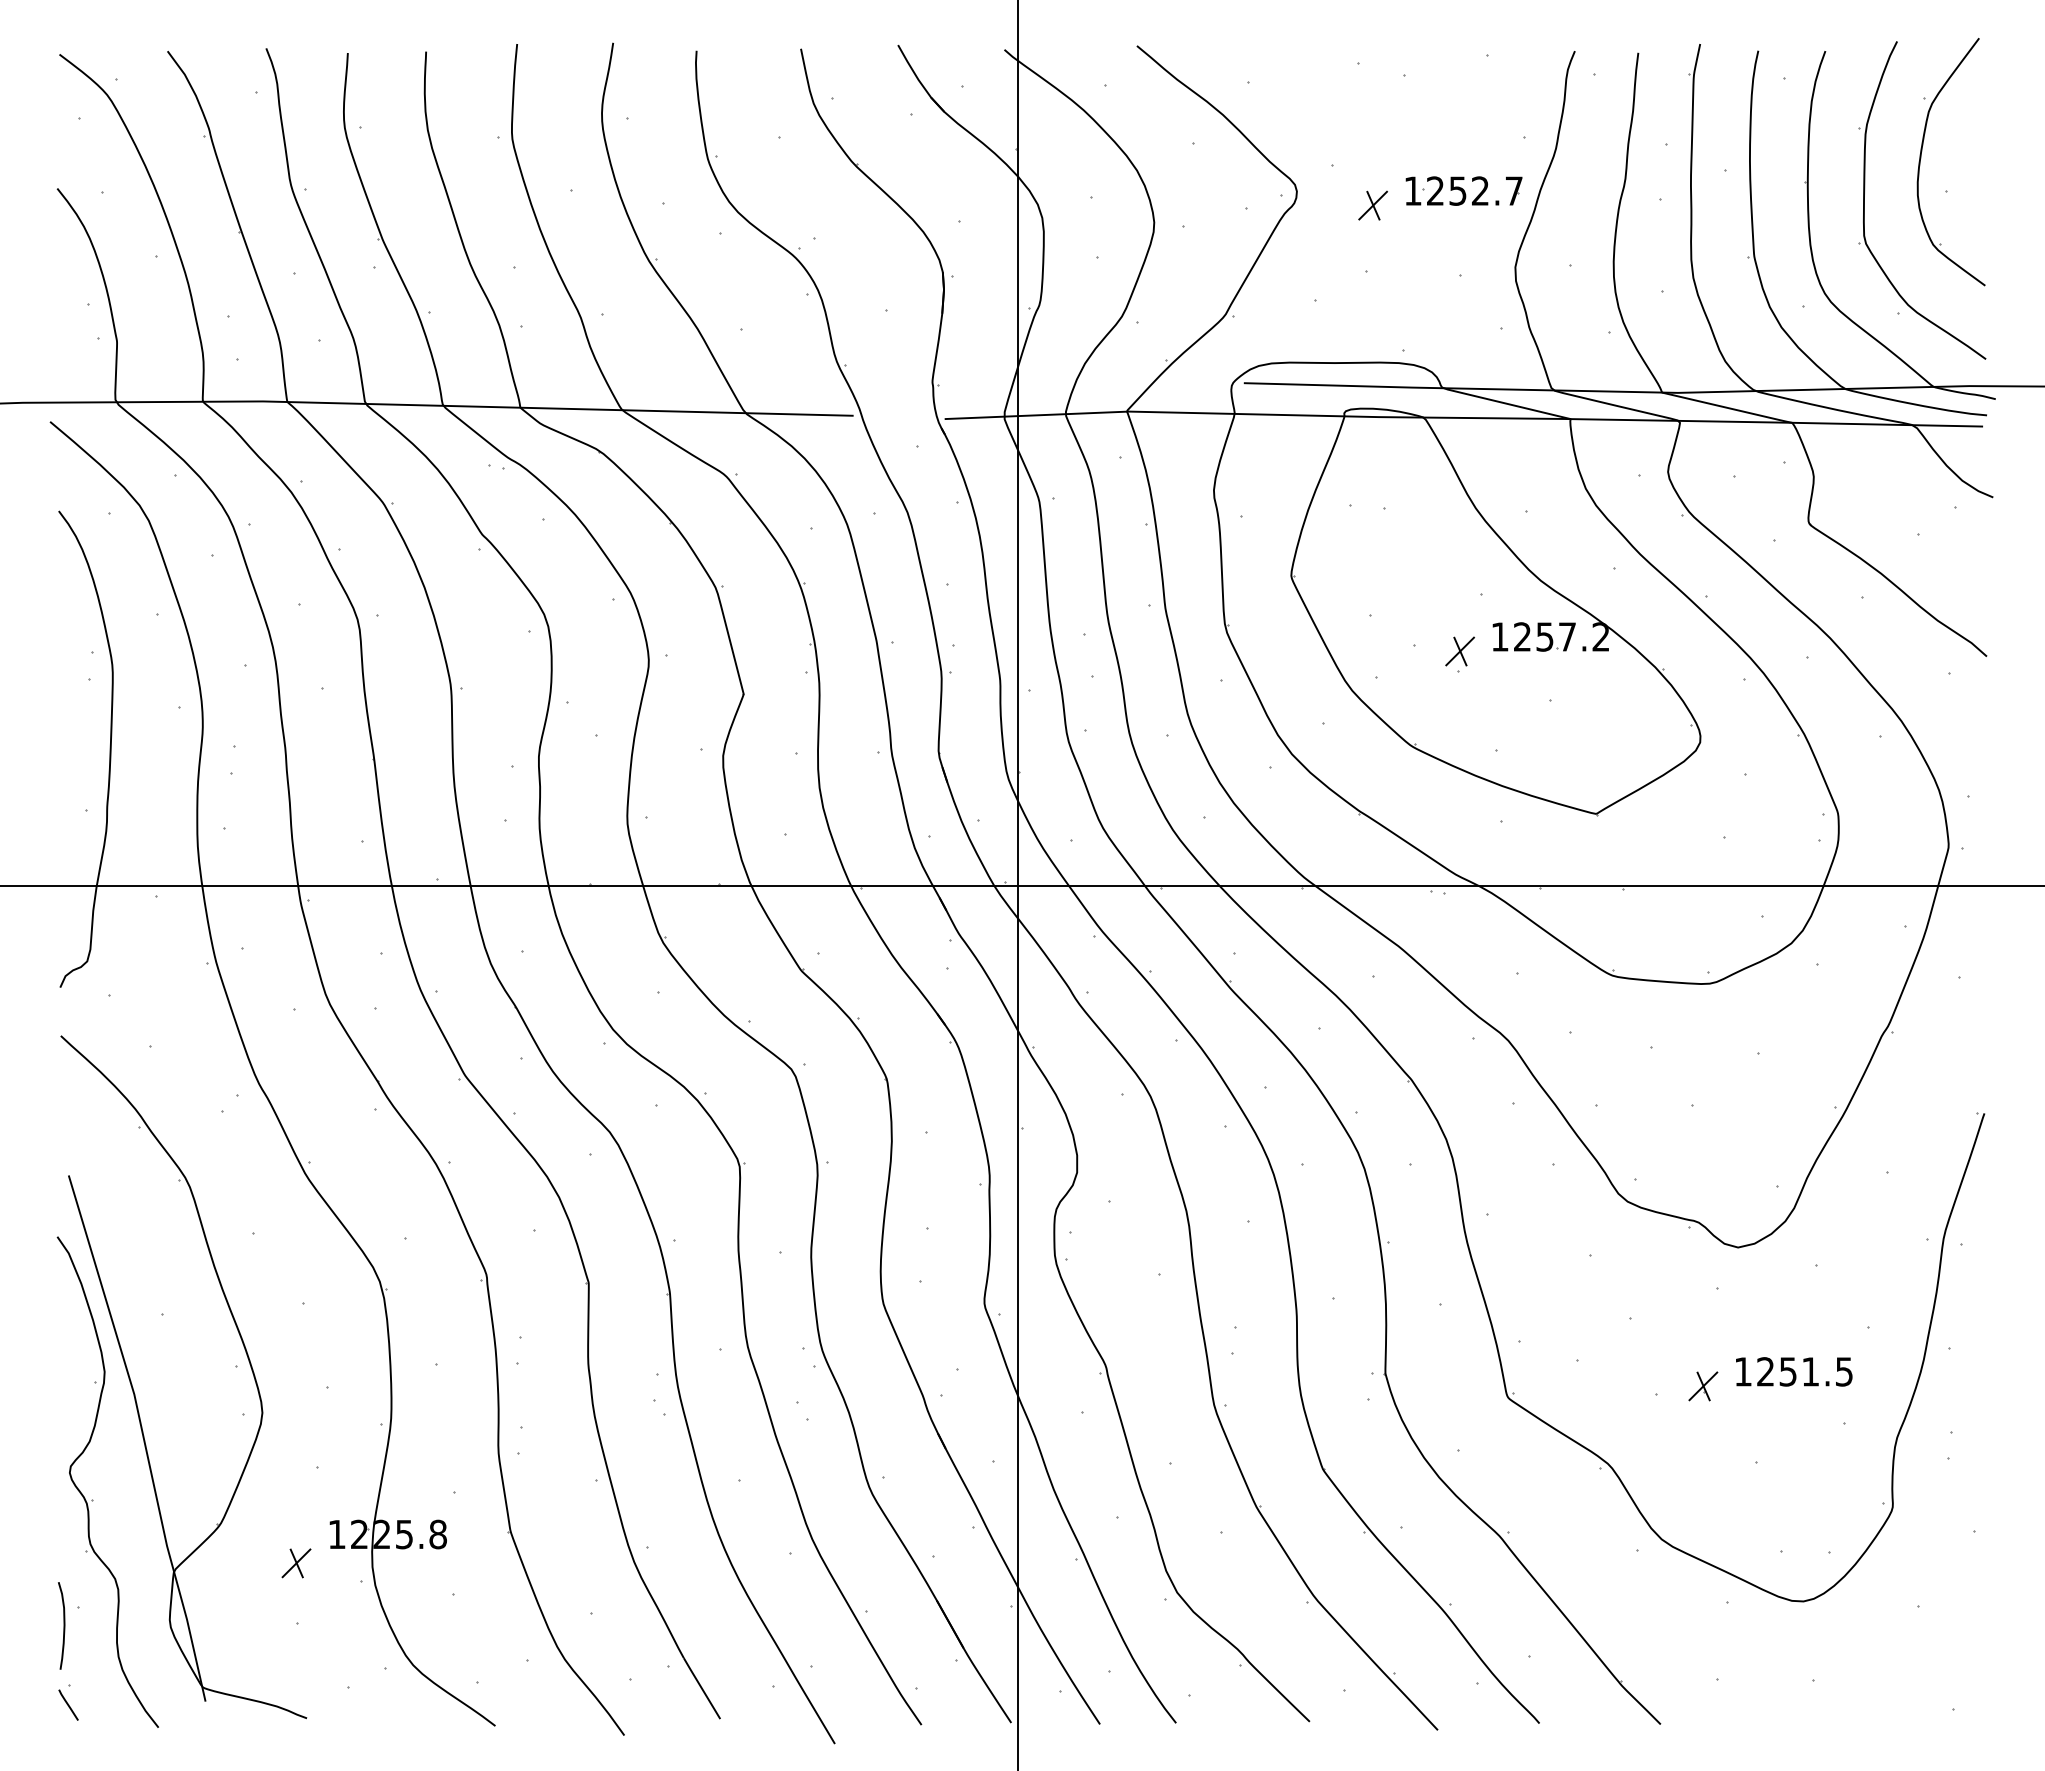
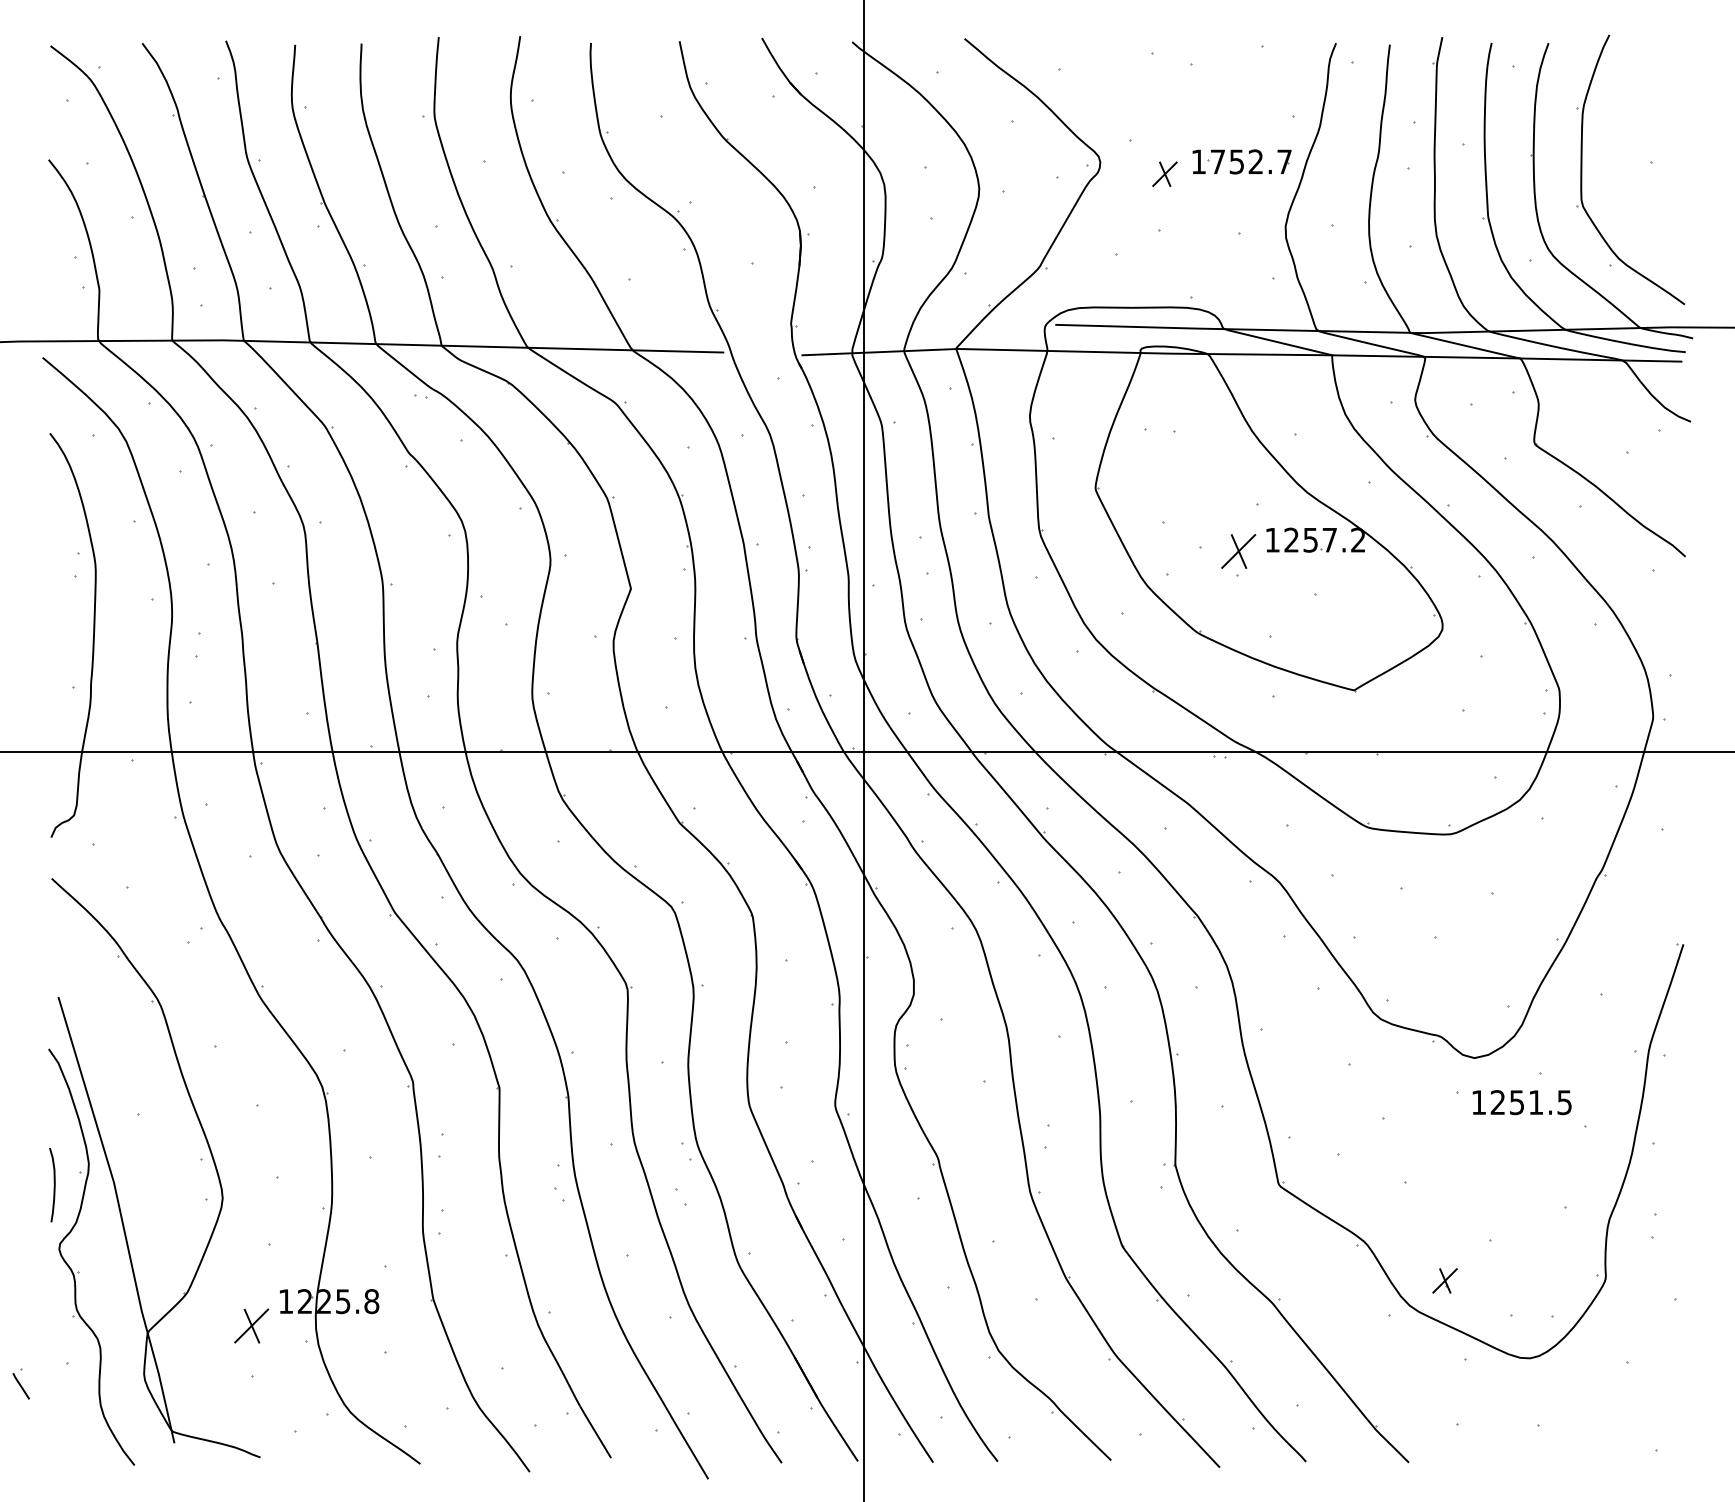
part: (1921, 157) -> (1630, 133), removed
text: (1435, 190) -> (1217, 161), 1252.7 -> 1752.7
part: (1459, 653) -> (1238, 554), size x1.4
part: (1793, 1371) -> (1521, 1102), moved
part: (1702, 1385) -> (1444, 1280), moved
part: (296, 1562) -> (251, 1325), size x1.4
curve: (62, 1625) -> (53, 1184), moved
part: (67, 1701) -> (20, 1383), moved

